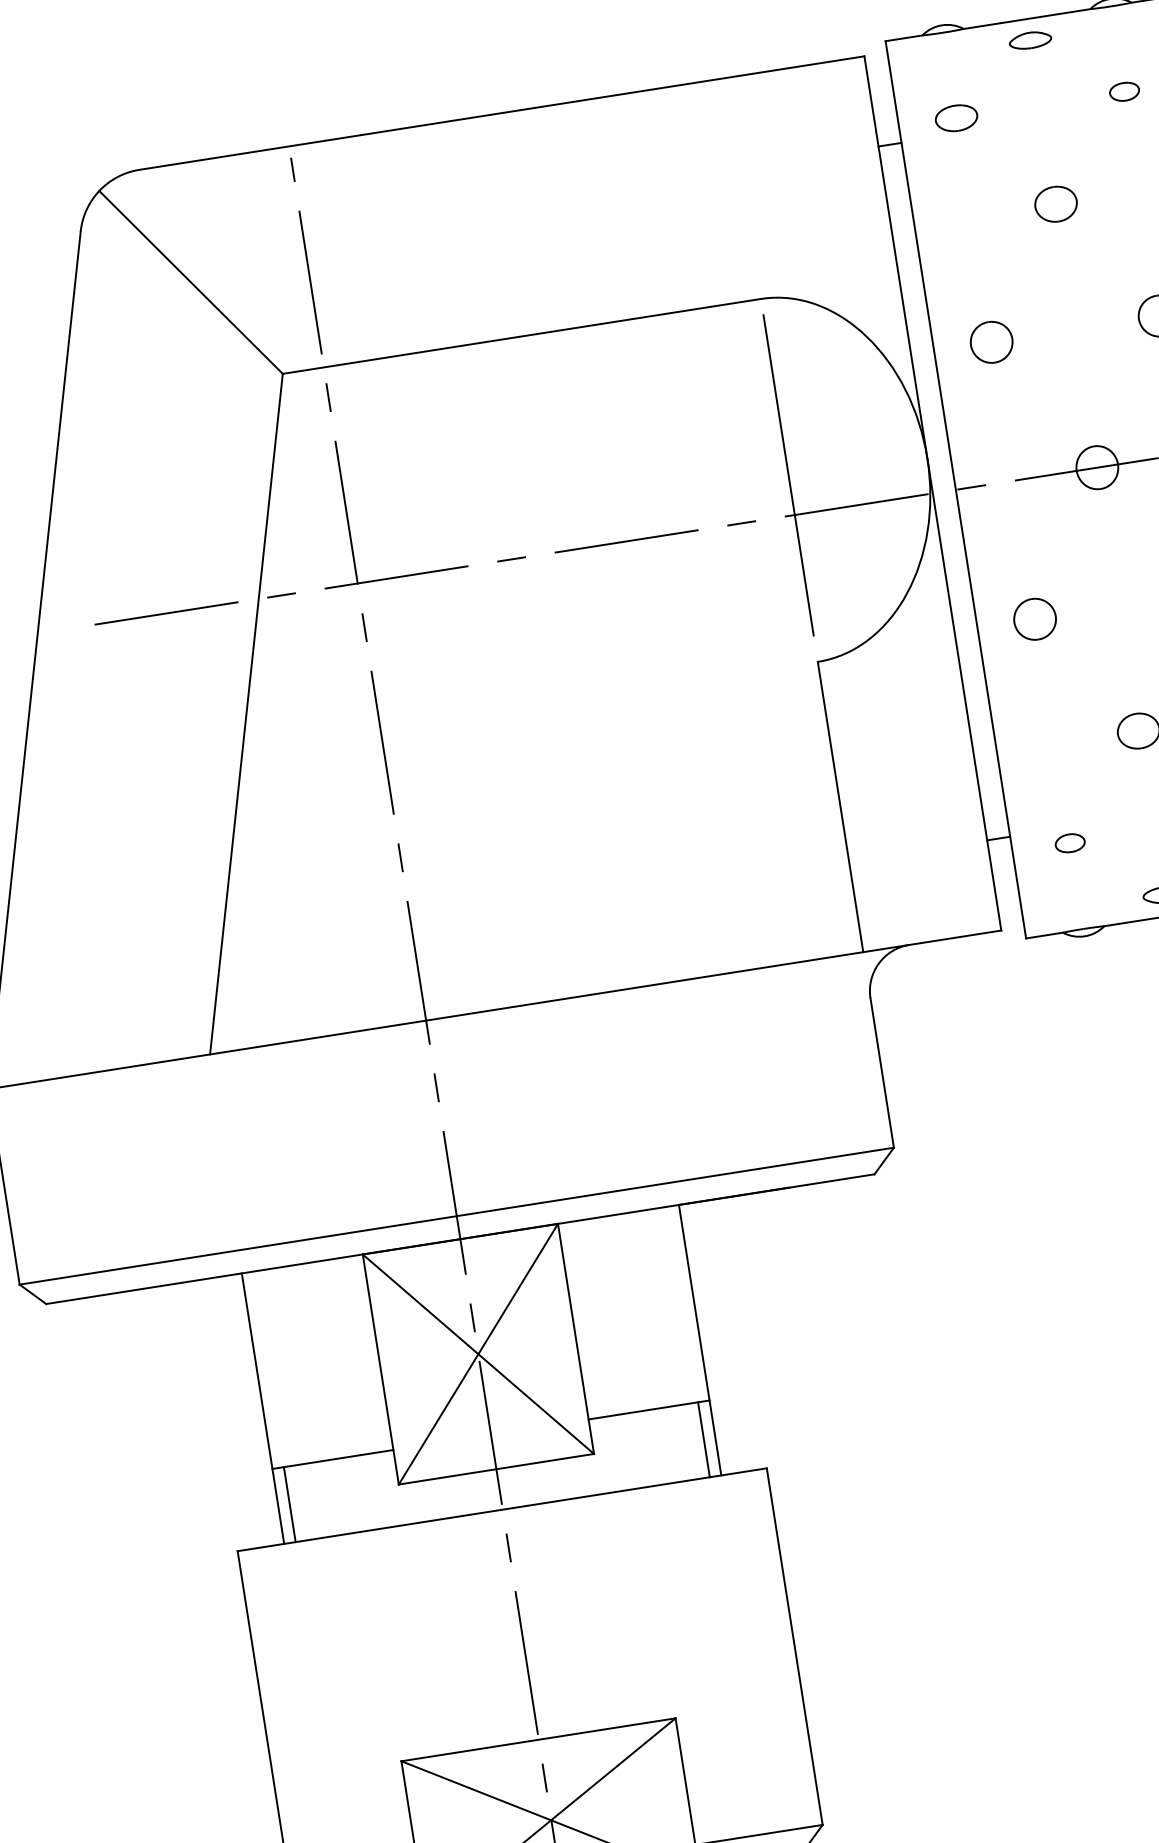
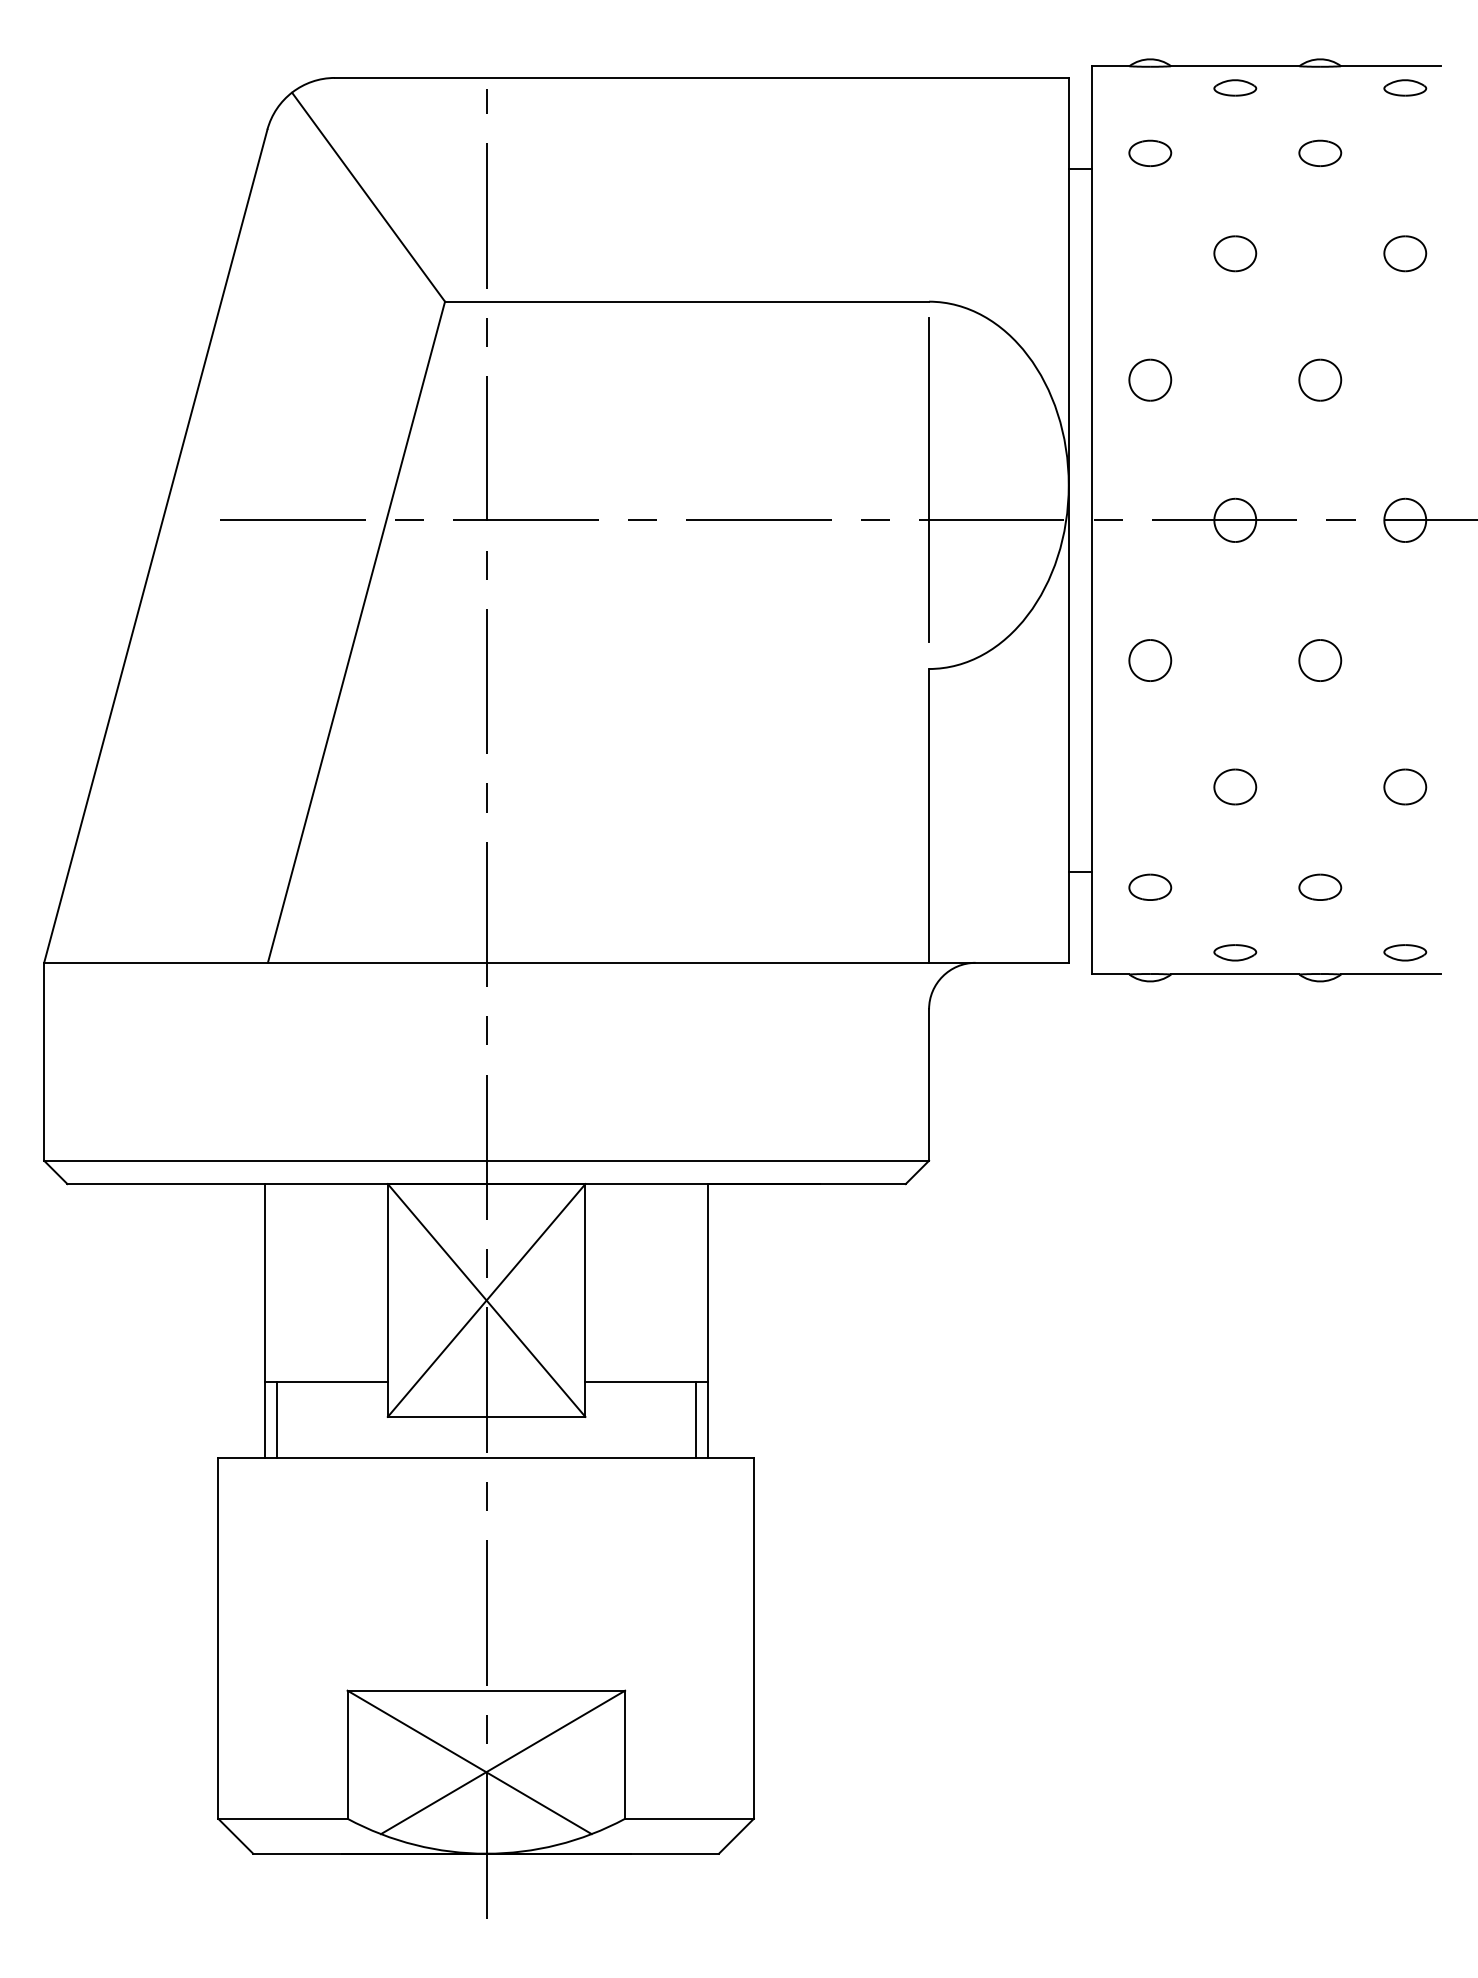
part: (1124, 91) -> (1320, 152), size x1.43
part: (1070, 842) -> (1150, 886), size x1.43

